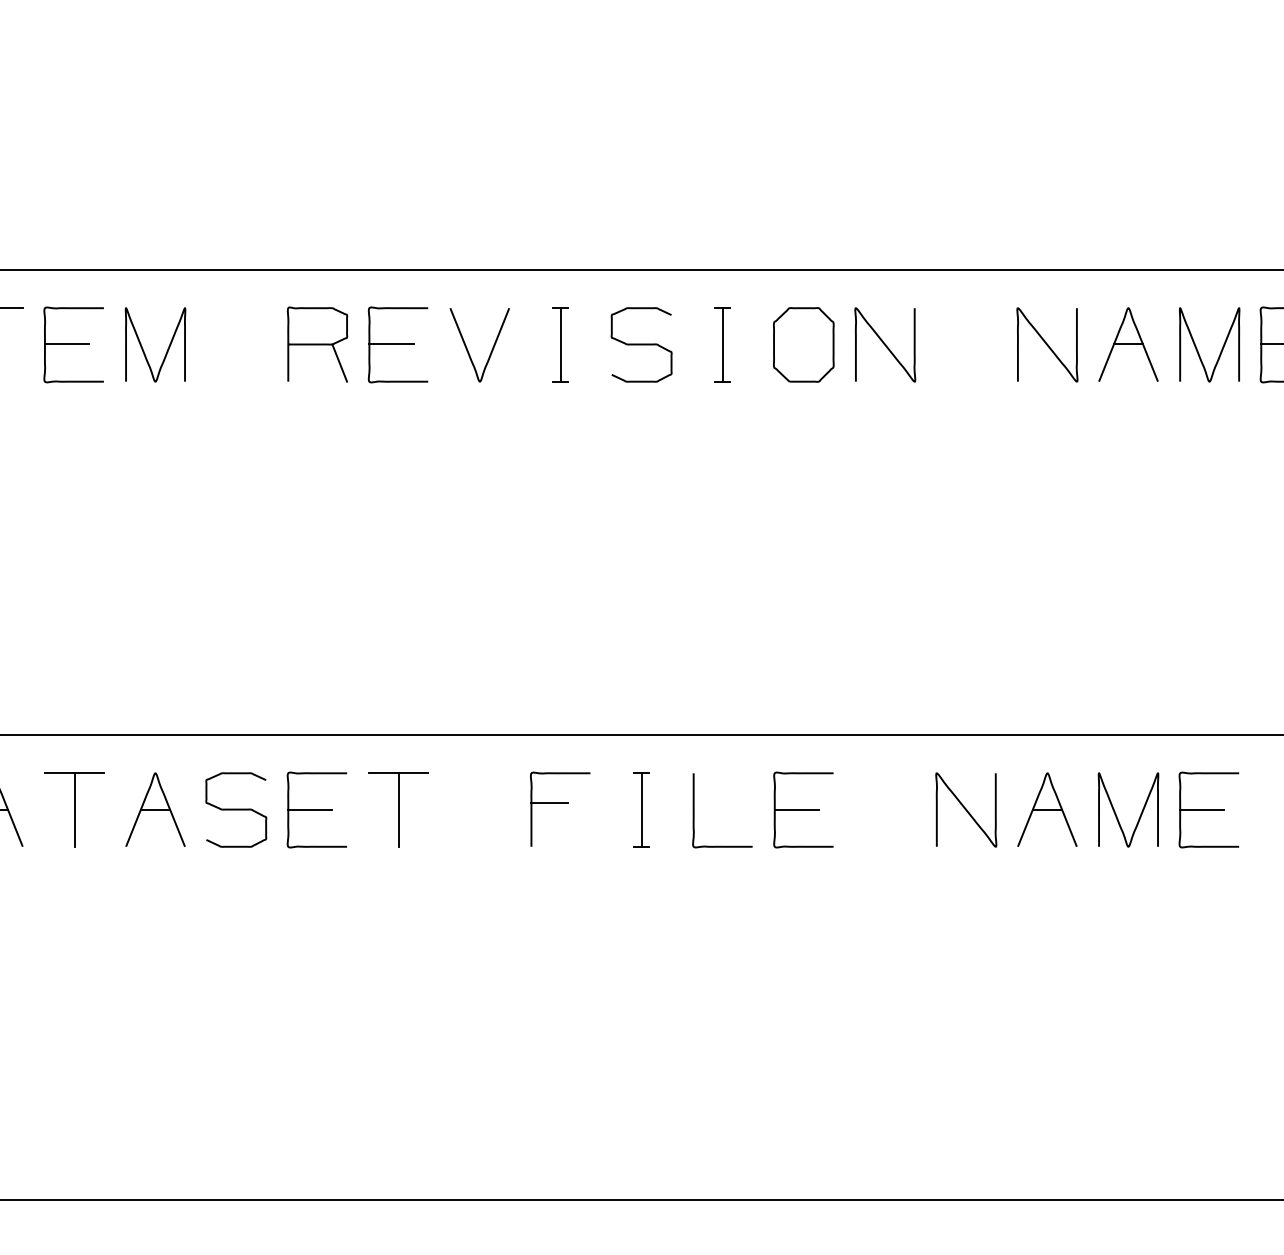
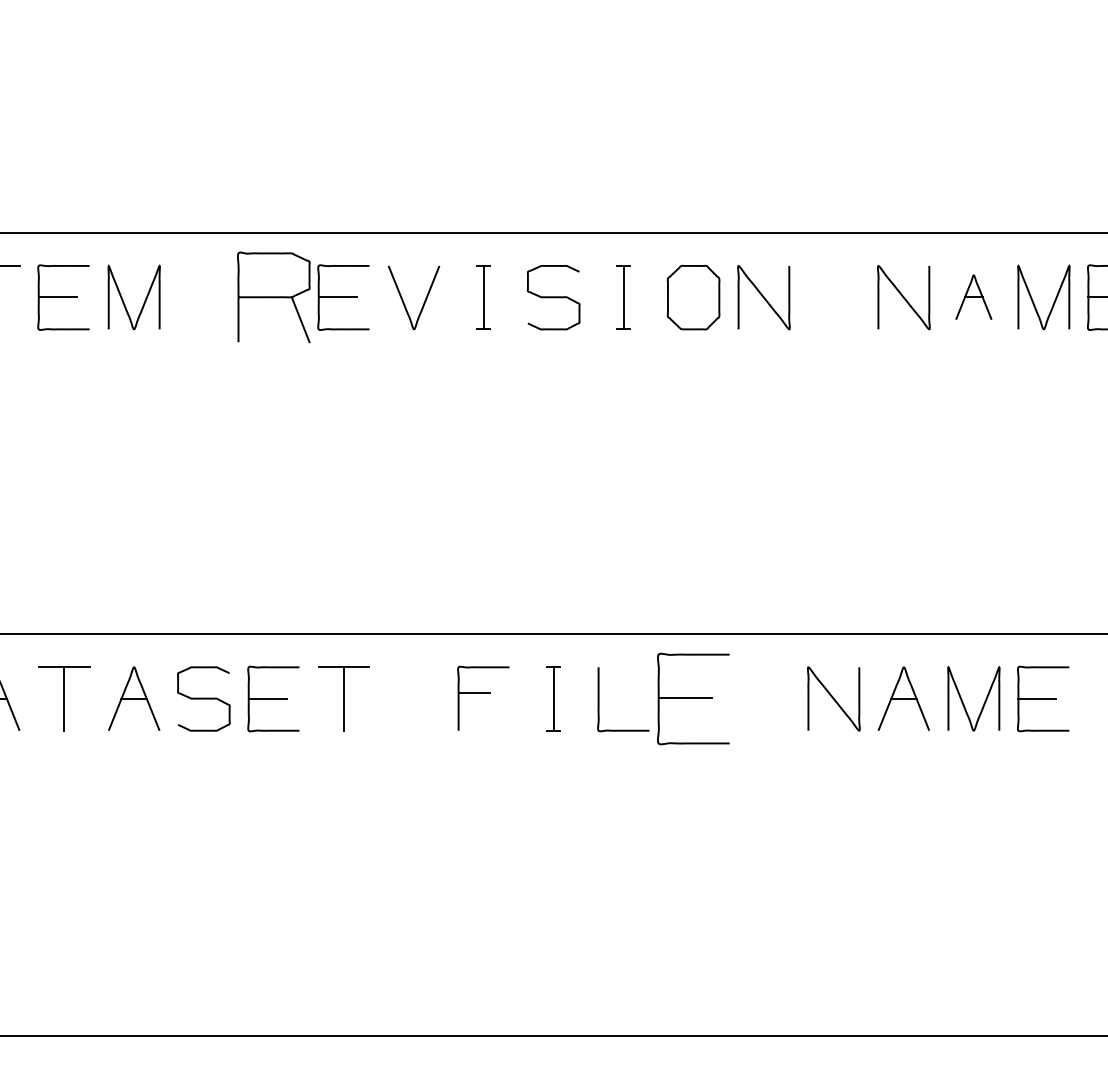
part: (317, 344) -> (273, 297), size x1.4
part: (1128, 344) -> (973, 297), size x0.7
part: (803, 809) -> (693, 698), size x1.4

